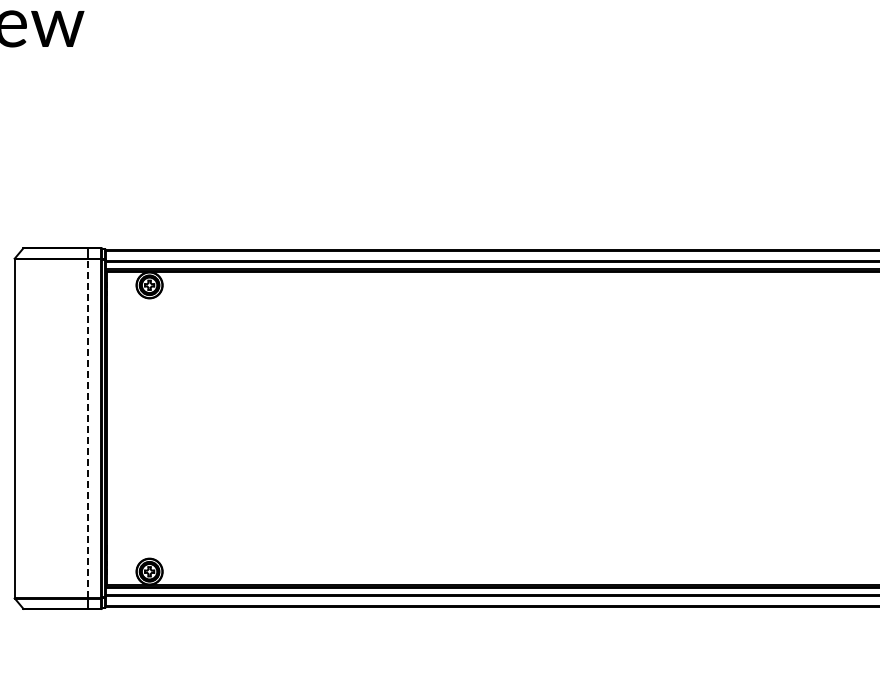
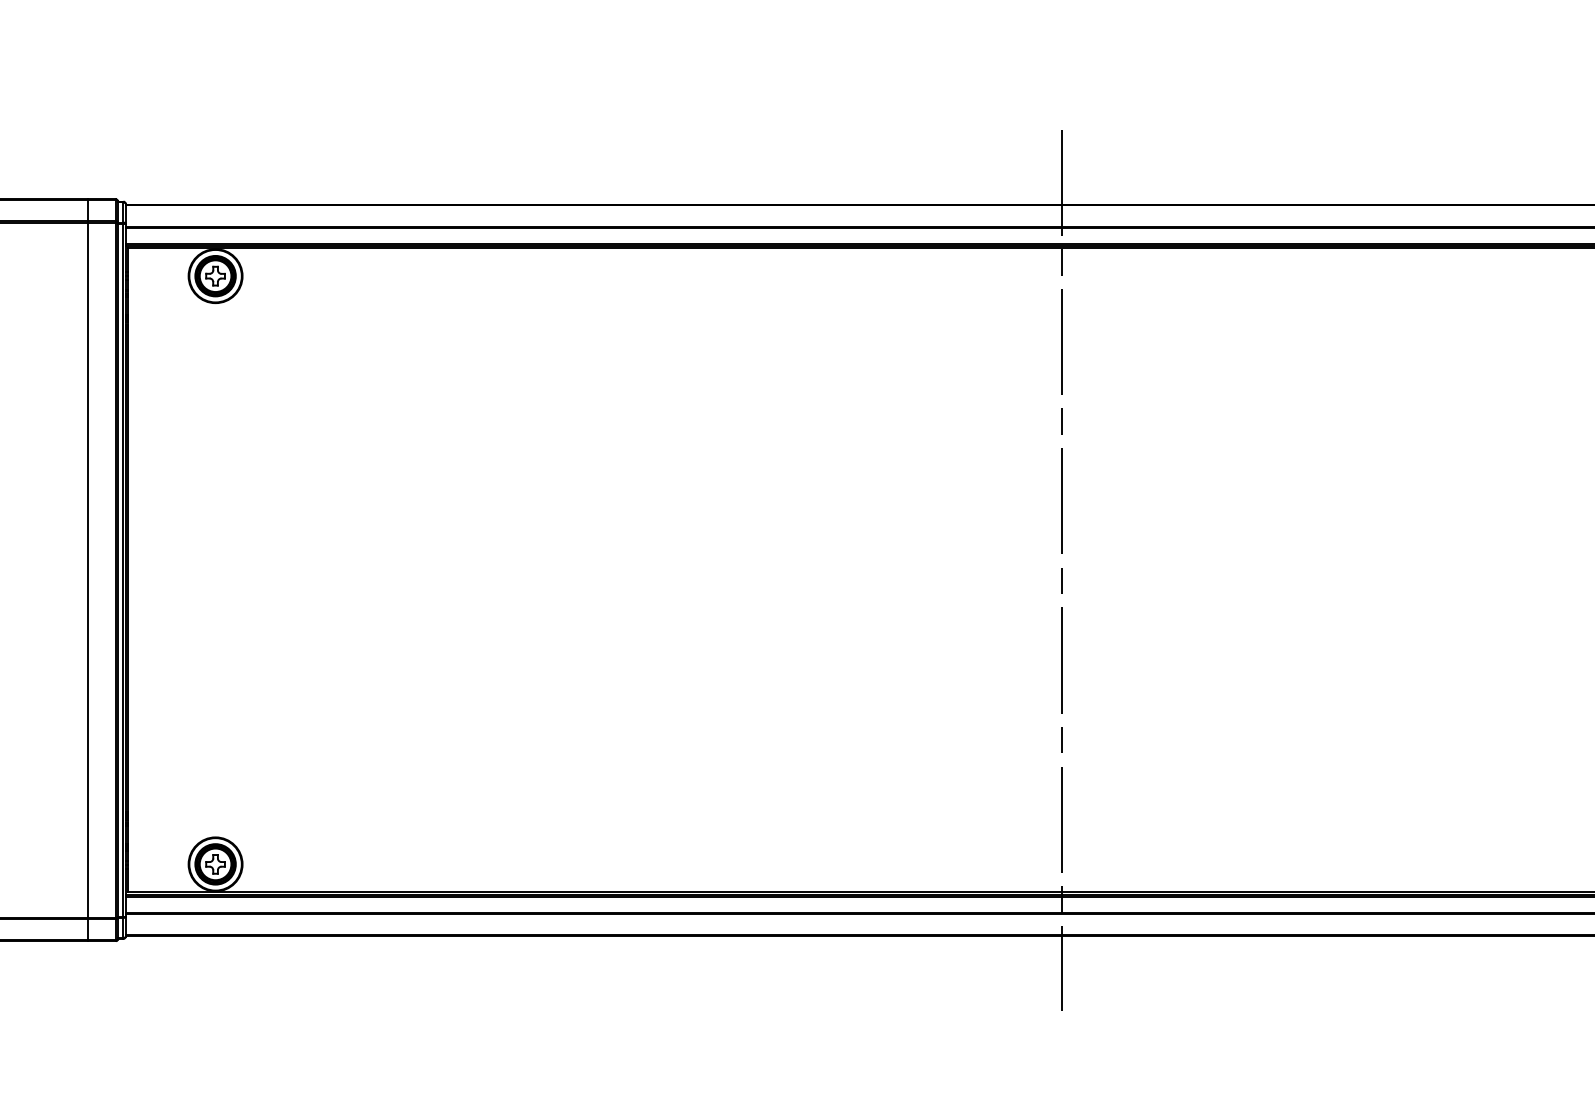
line: (87, 428) -> (88, 570), dashed -> solid
line: (561, 428) -> (1061, 570), added

